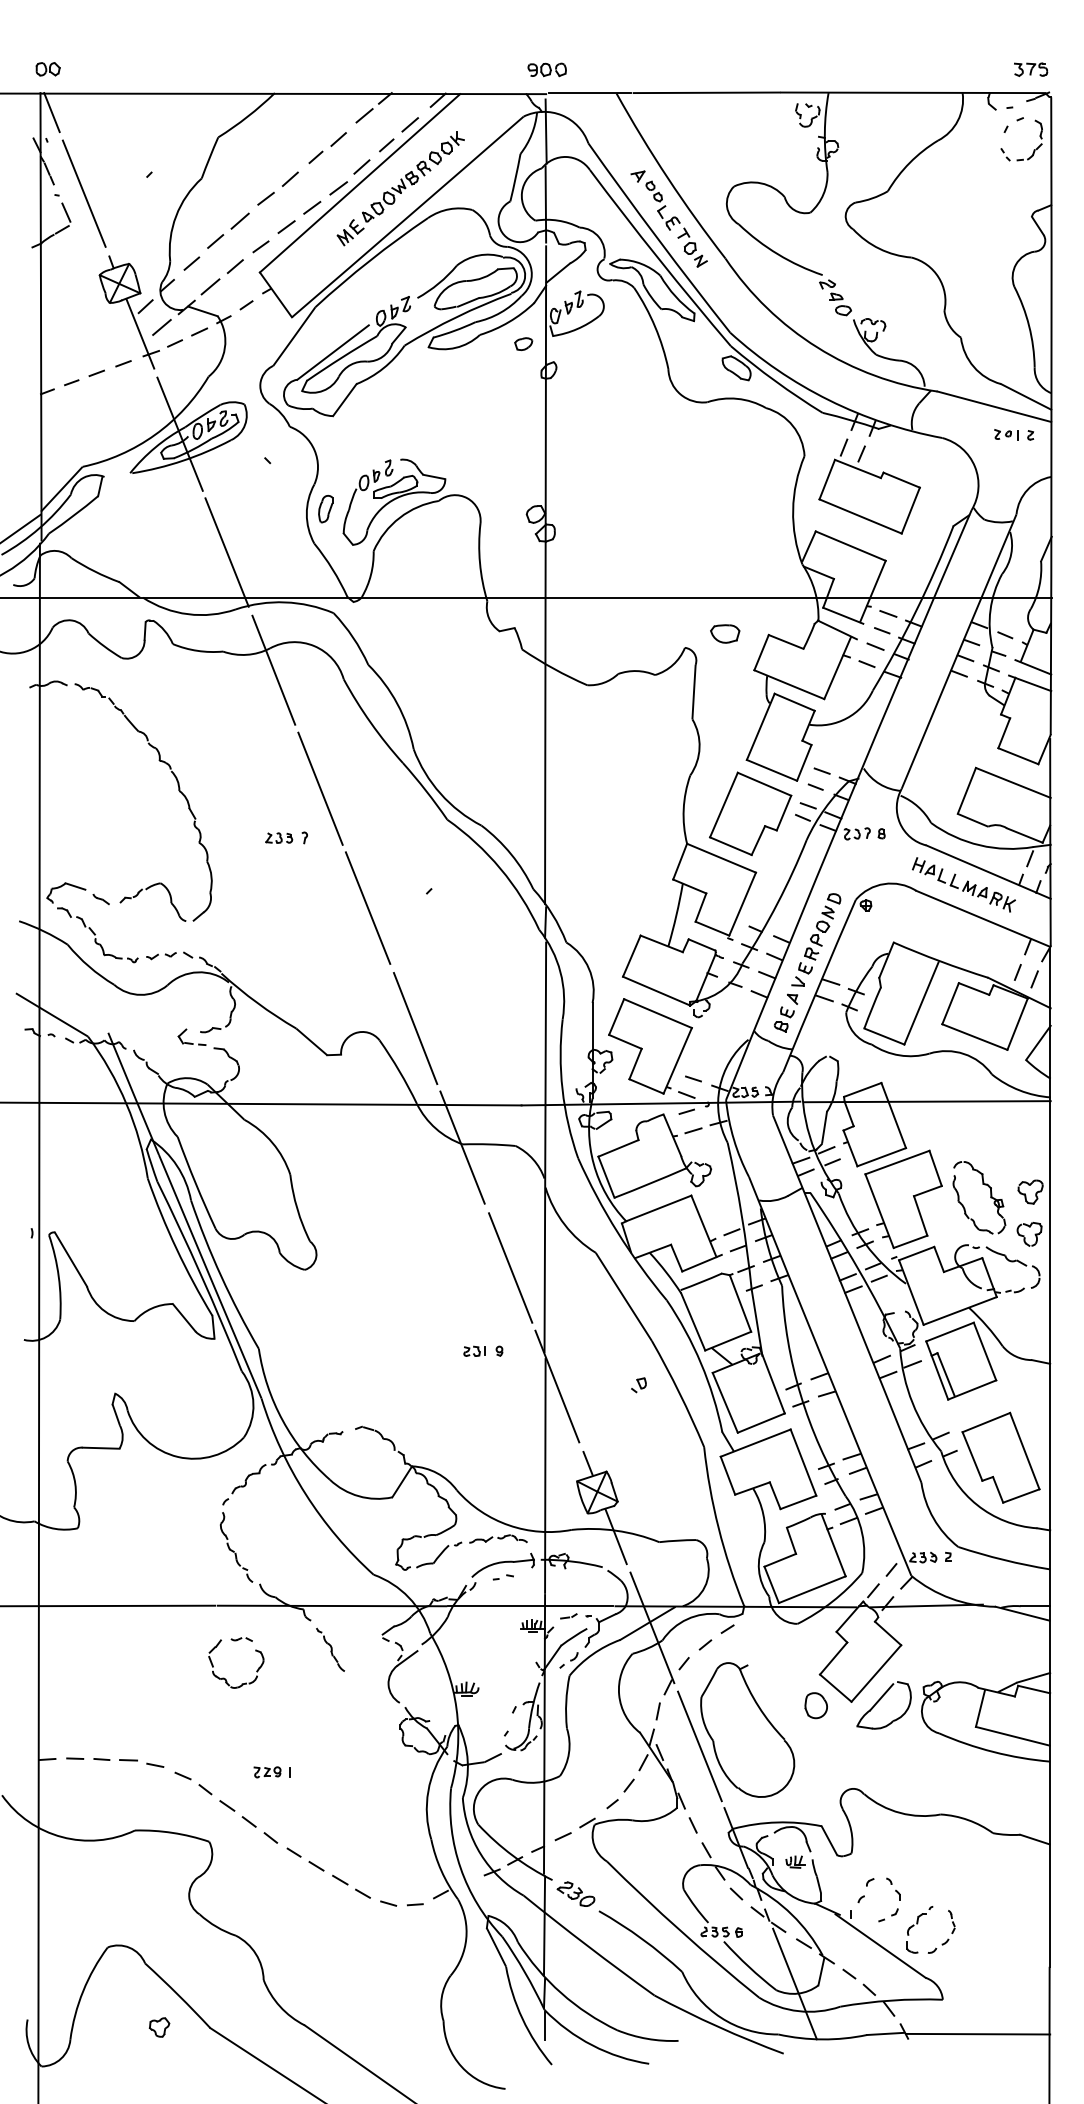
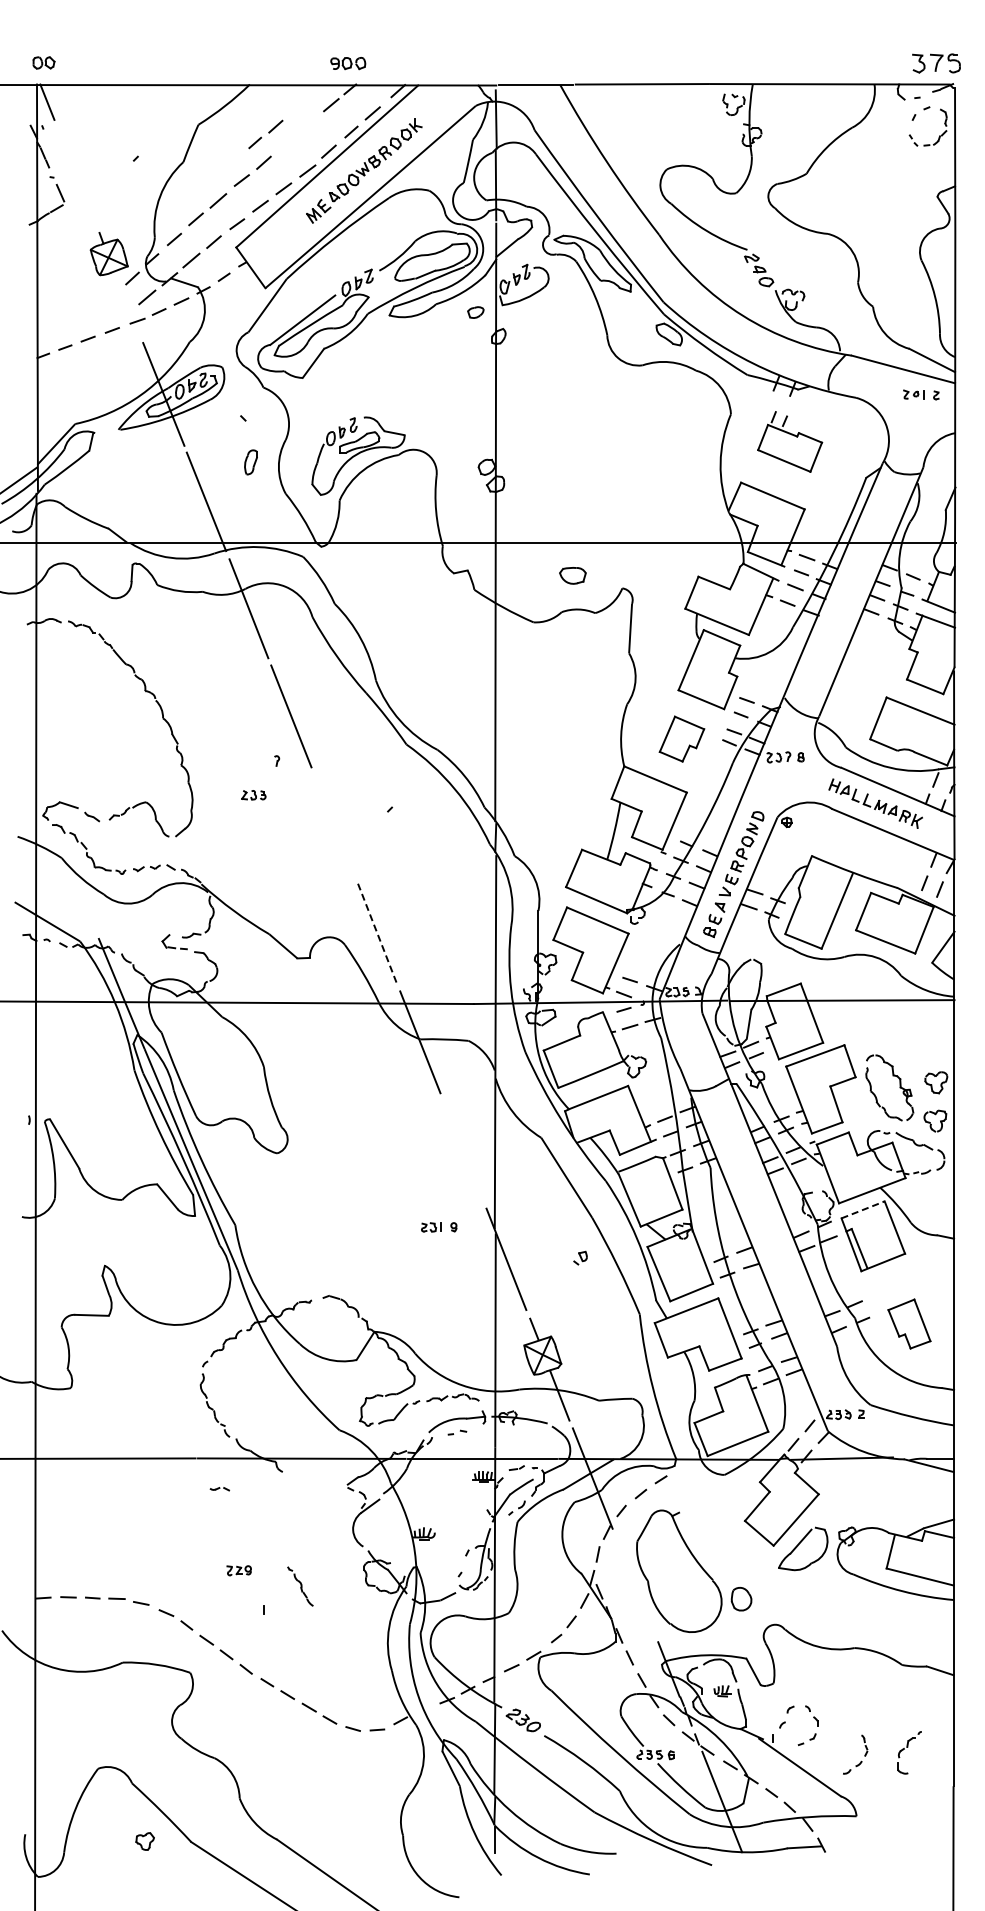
part: (1030, 68) -> (936, 62), size x1.6
part: (547, 69) -> (348, 63), moved
part: (327, 148) -> (265, 134), moved
line: (83, 193) -> (76, 175), removed
part: (668, 218) -> (607, 198), removed
line: (140, 333) -> (127, 302), removed
part: (868, 486) -> (789, 441), size x0.7
part: (325, 509) -> (250, 462), moved
part: (724, 633) -> (572, 575), moved
part: (750, 813) -> (681, 738), size x0.6
part: (278, 838) -> (253, 795), moved
line: (368, 907) -> (334, 824), removed
line: (415, 1028) -> (377, 934), solid -> dashed
line: (510, 1267) -> (463, 1151), removed
line: (950, 1331) -> (863, 1209), solid -> dashed
part: (1001, 1457) -> (909, 1323), size x0.6
part: (330, 1649) -> (300, 1586), moved
part: (226, 1678) -> (205, 1524), removed
part: (816, 1705) -> (741, 1599), moved
line: (699, 1745) -> (635, 1585), removed
part: (266, 1772) -> (238, 1570), moved
part: (919, 1929) -> (909, 1752), moved
line: (977, 2034) -> (888, 1847), removed

